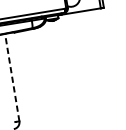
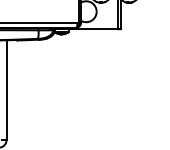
line: (12, 77) -> (6, 90), dashed -> solid

